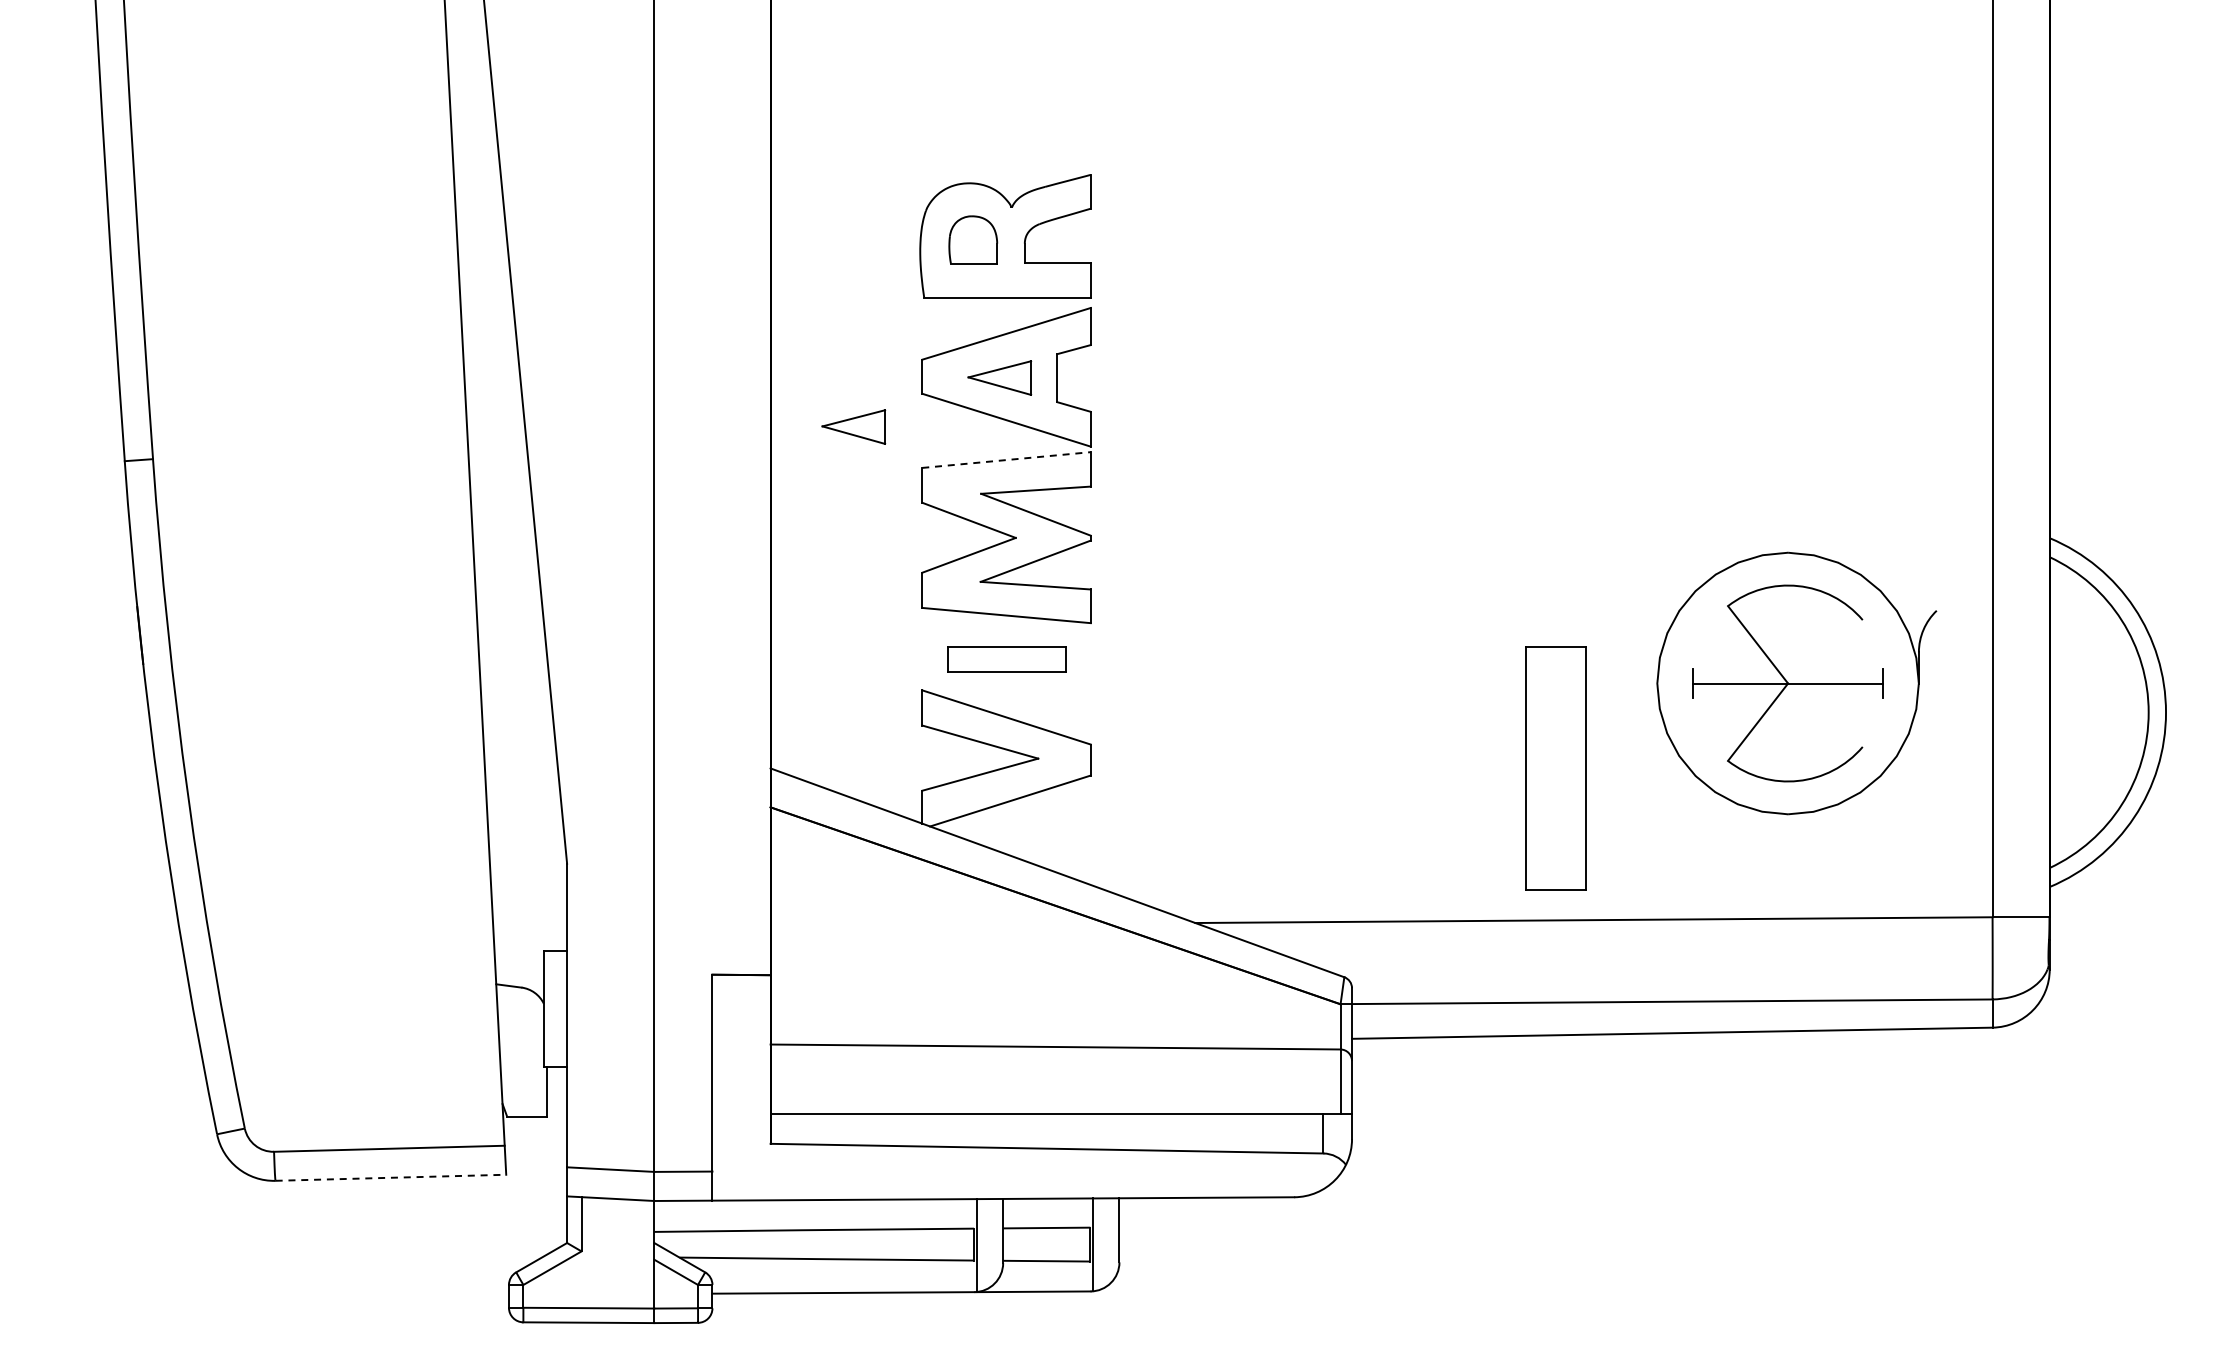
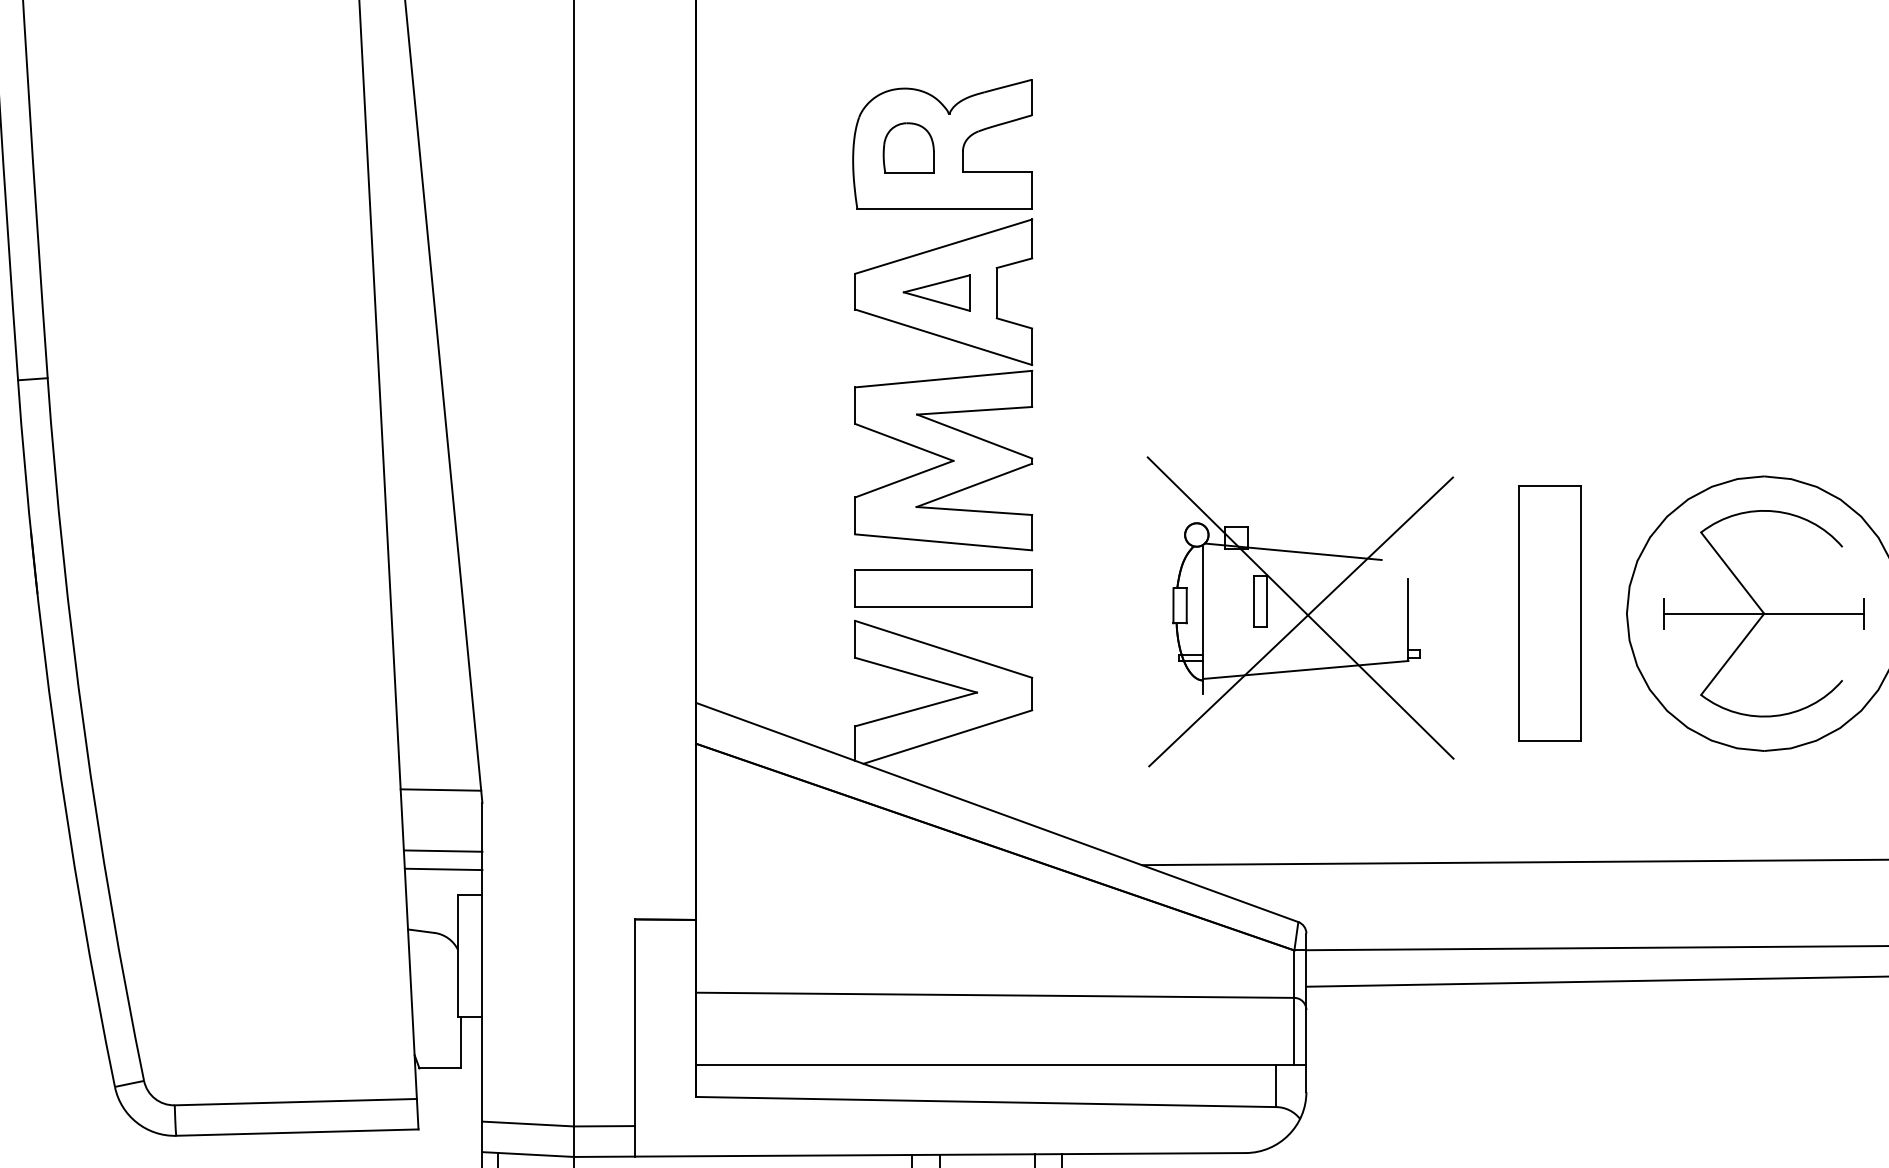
part: (853, 426) -> (783, 343), removed
line: (1006, 460) -> (943, 379), dashed -> solid
part: (1006, 659) -> (943, 588), size x1.43
part: (1346, 681) -> (1300, 611), added
part: (1555, 768) -> (1549, 613), moved
line: (527, 851) -> (440, 790), added
line: (529, 909) -> (442, 850), added
line: (530, 926) -> (443, 868), added
line: (391, 1177) -> (298, 1132), dashed -> solid

